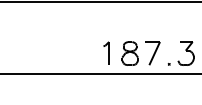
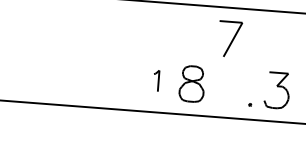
part: (106, 52) -> (156, 79), size x0.6
part: (152, 53) -> (229, 39), moved

